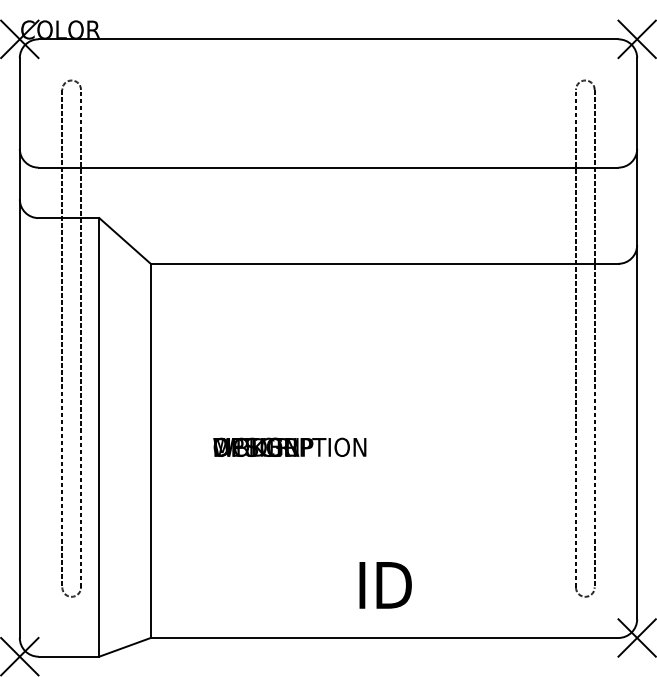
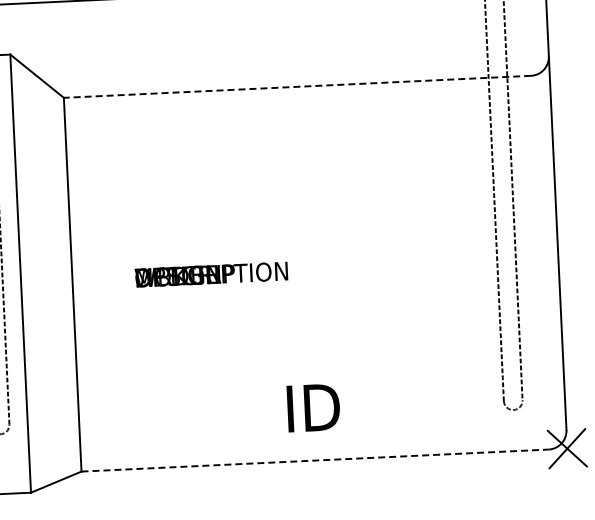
line: (384, 263) -> (297, 86), solid -> dashed
line: (384, 637) -> (314, 460), solid -> dashed

